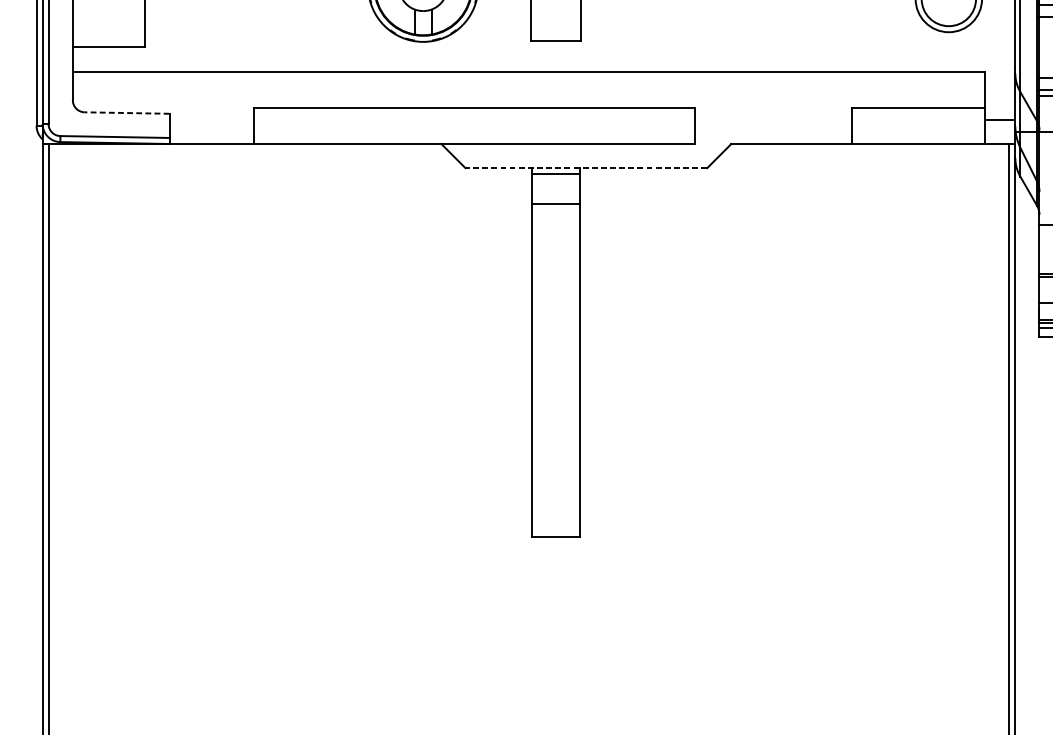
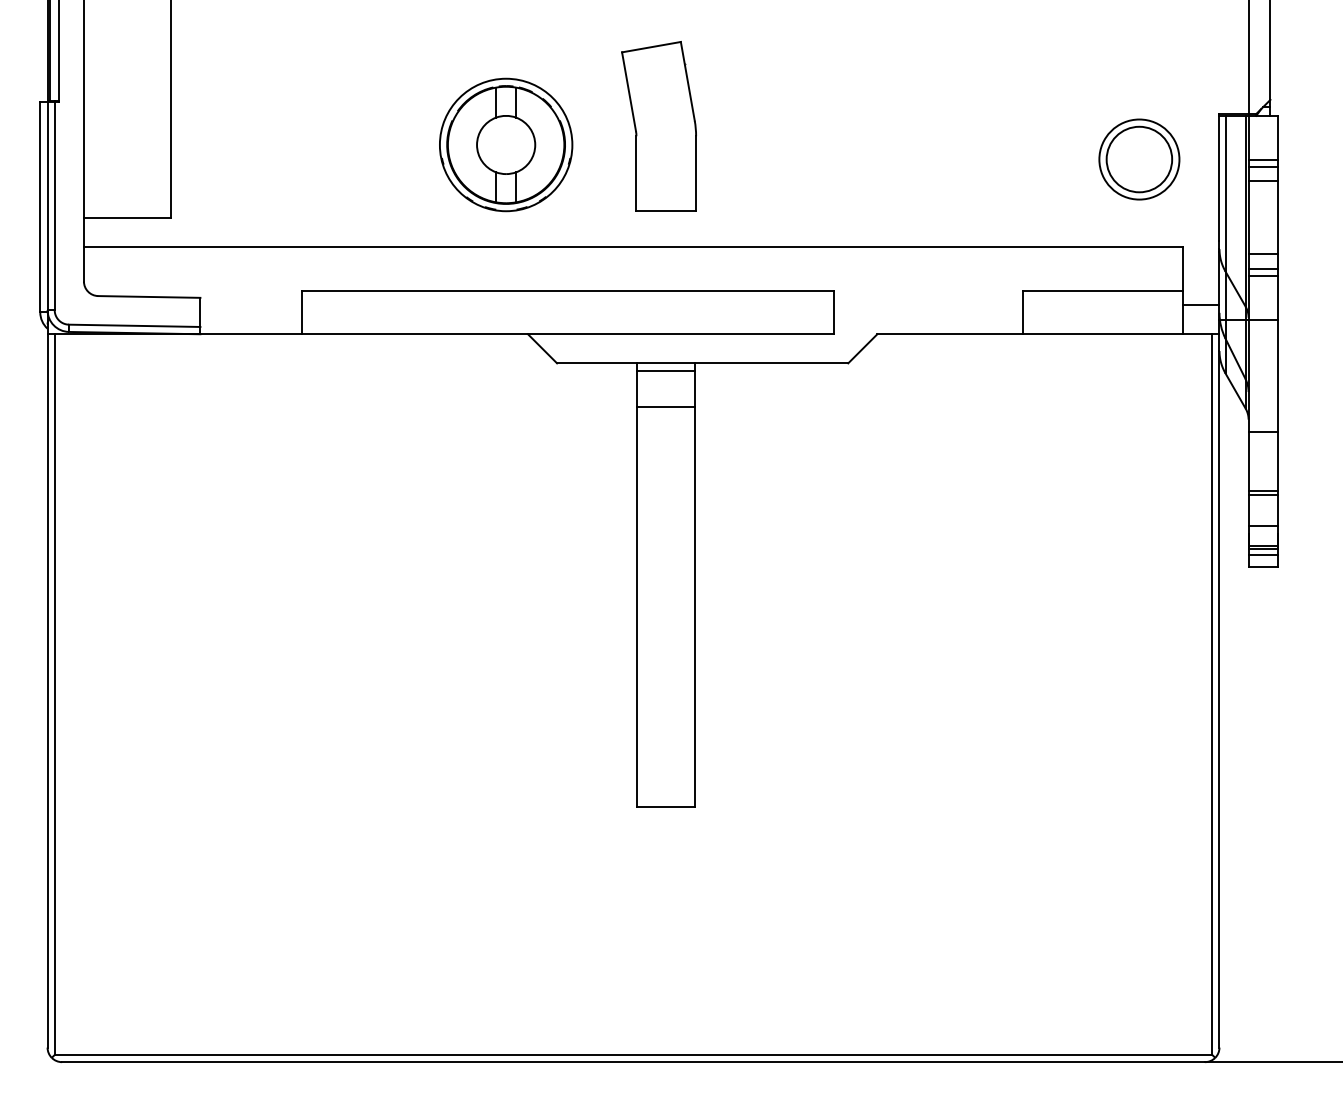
line: (126, 112) -> (148, 296), dashed -> solid
line: (586, 168) -> (702, 363), dashed -> solid

